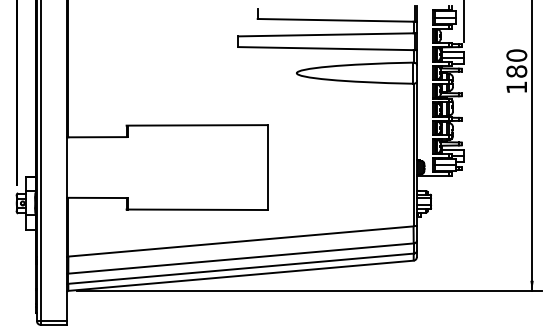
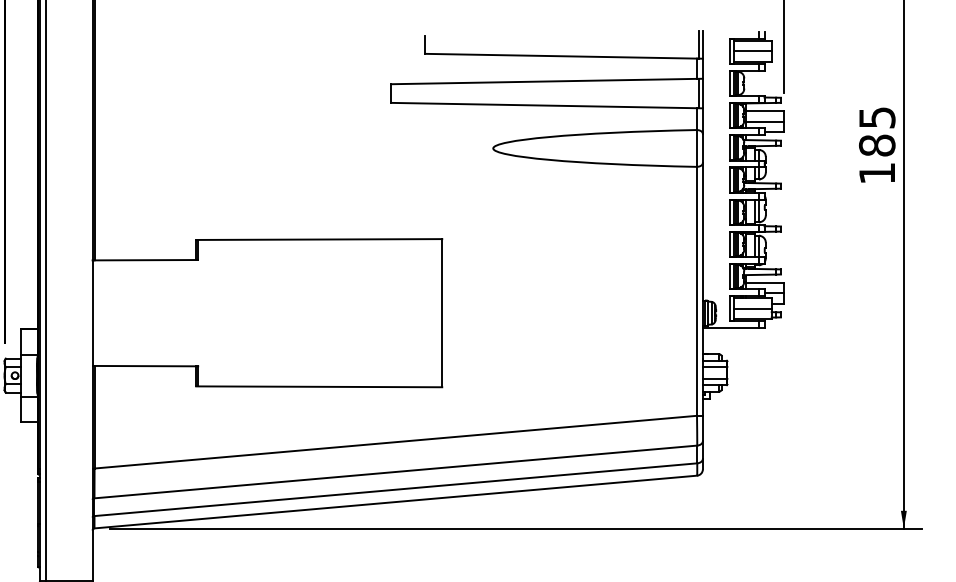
text: (516, 55) -> (876, 117), 180 -> 185

